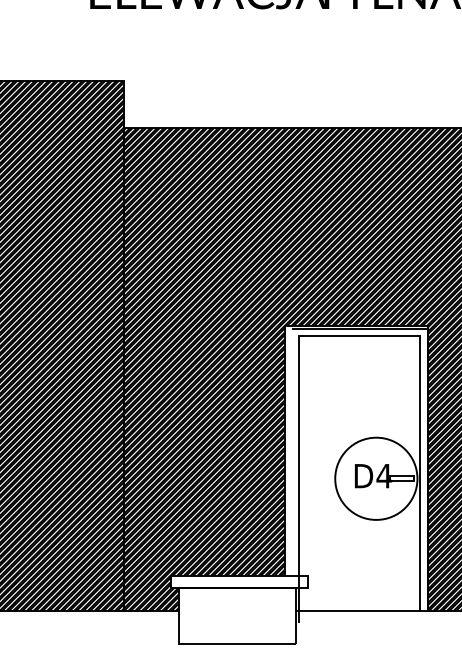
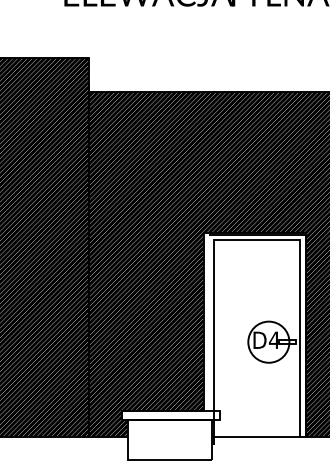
circle: (376, 478) -> (268, 341), size x0.7

